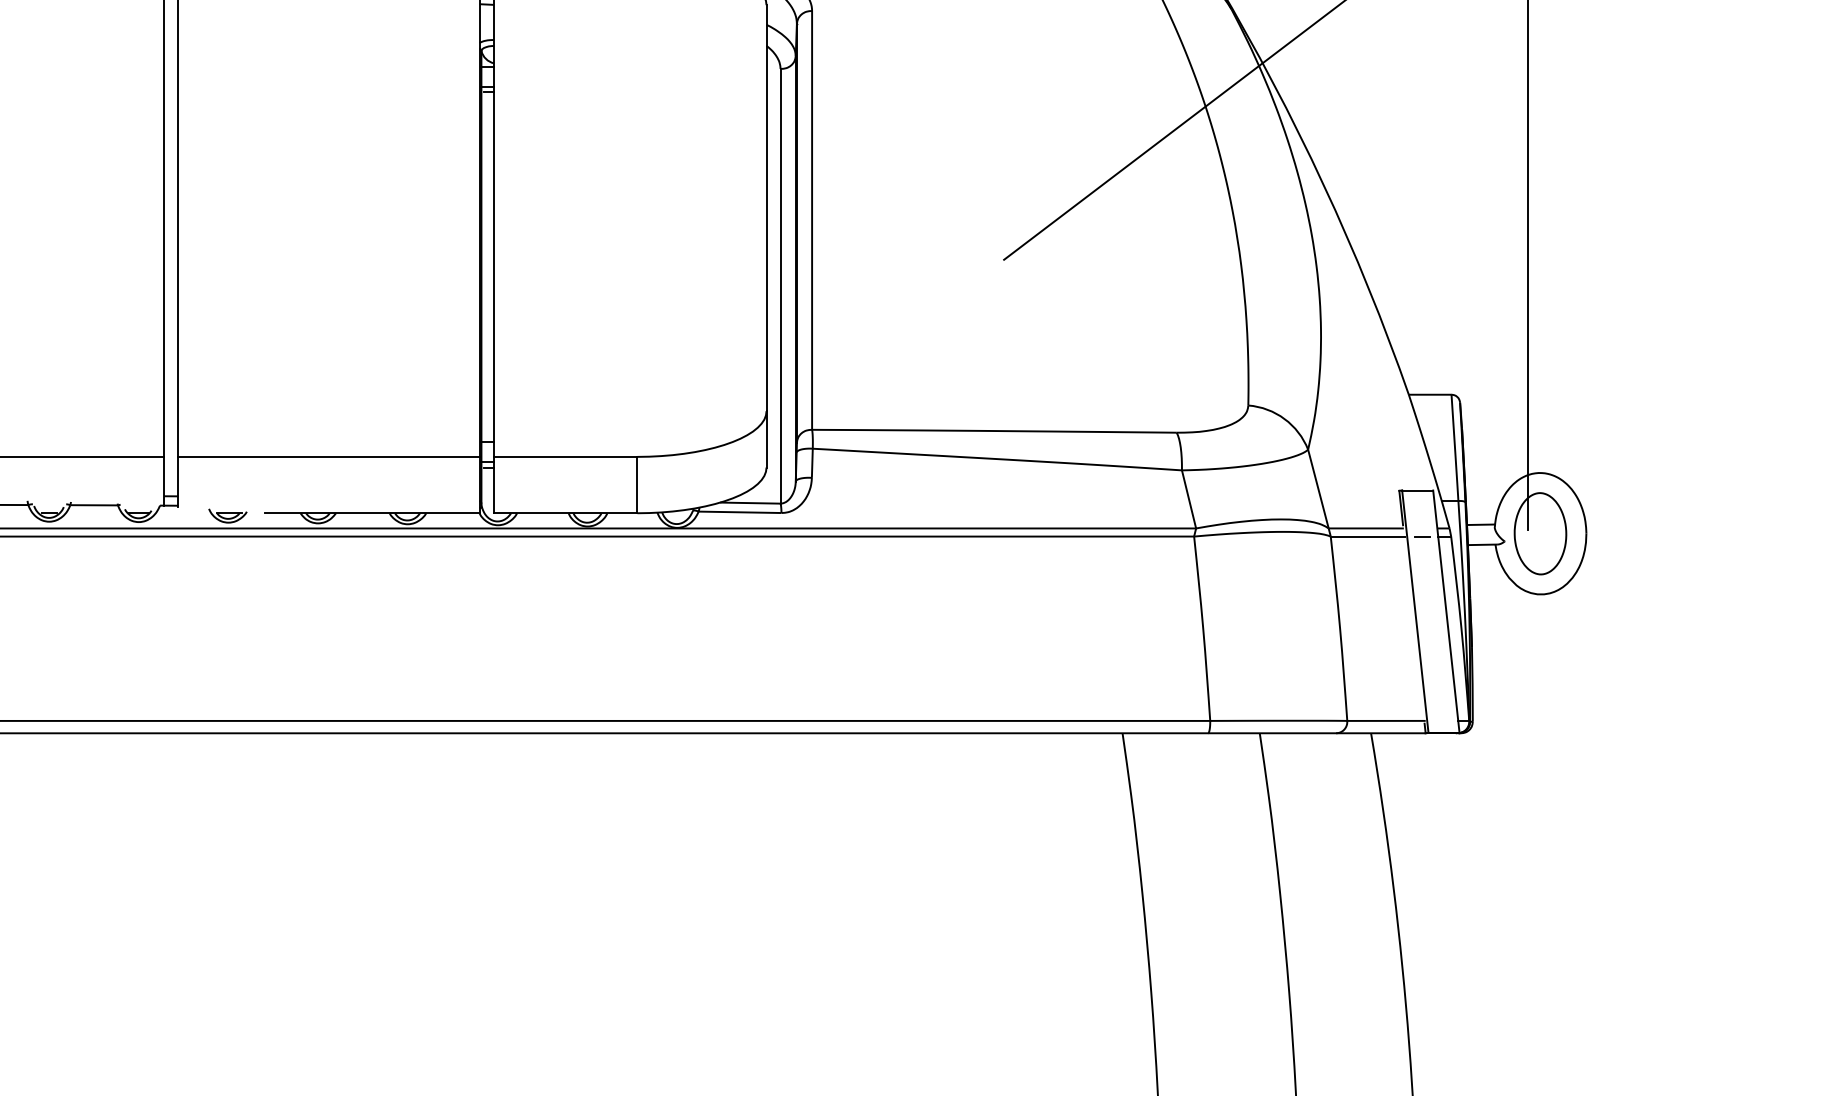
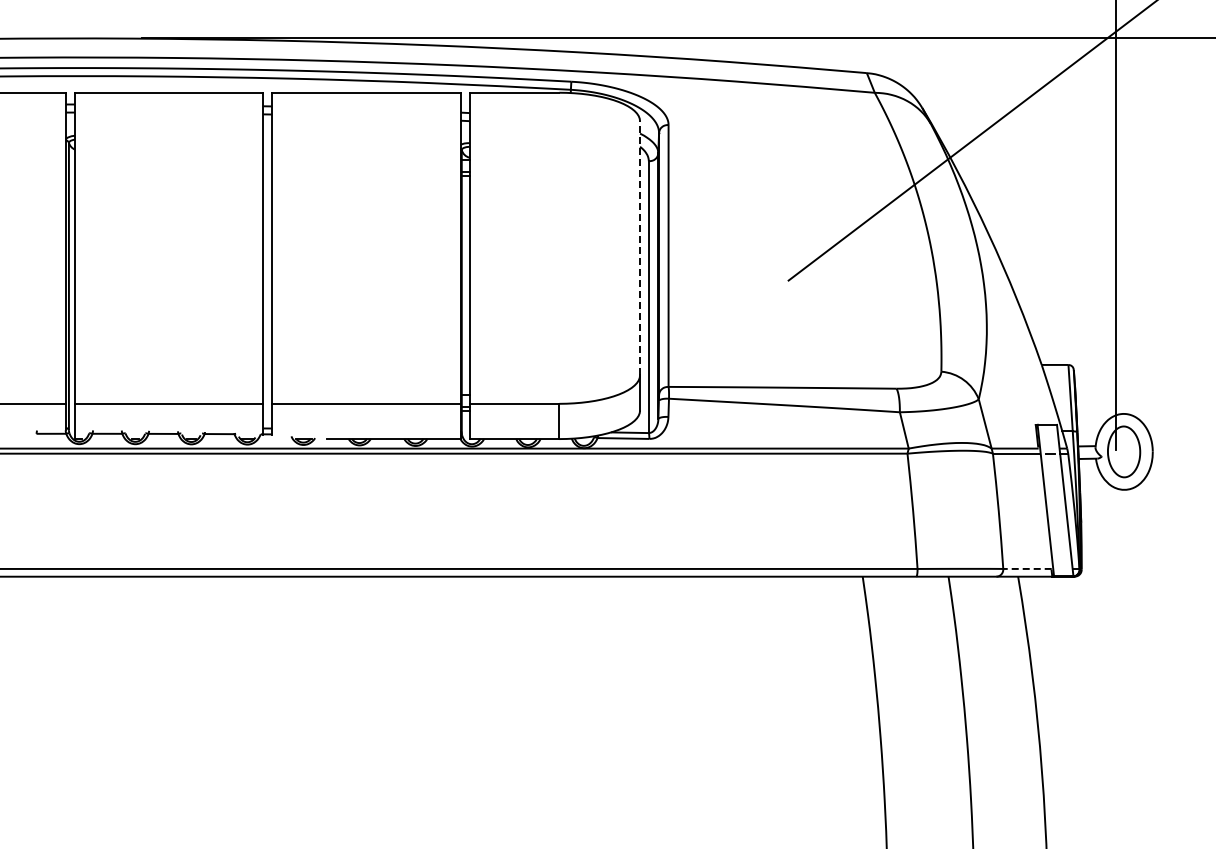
line: (767, 208) -> (640, 248), solid -> dashed
line: (1386, 720) -> (1027, 568), solid -> dashed

